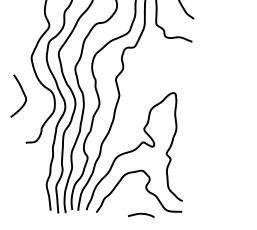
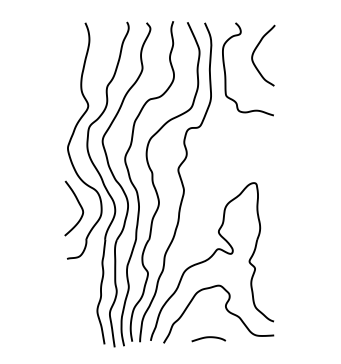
curve: (22, 93) -> (78, 204), moved
curve: (141, 214) -> (208, 338), moved

